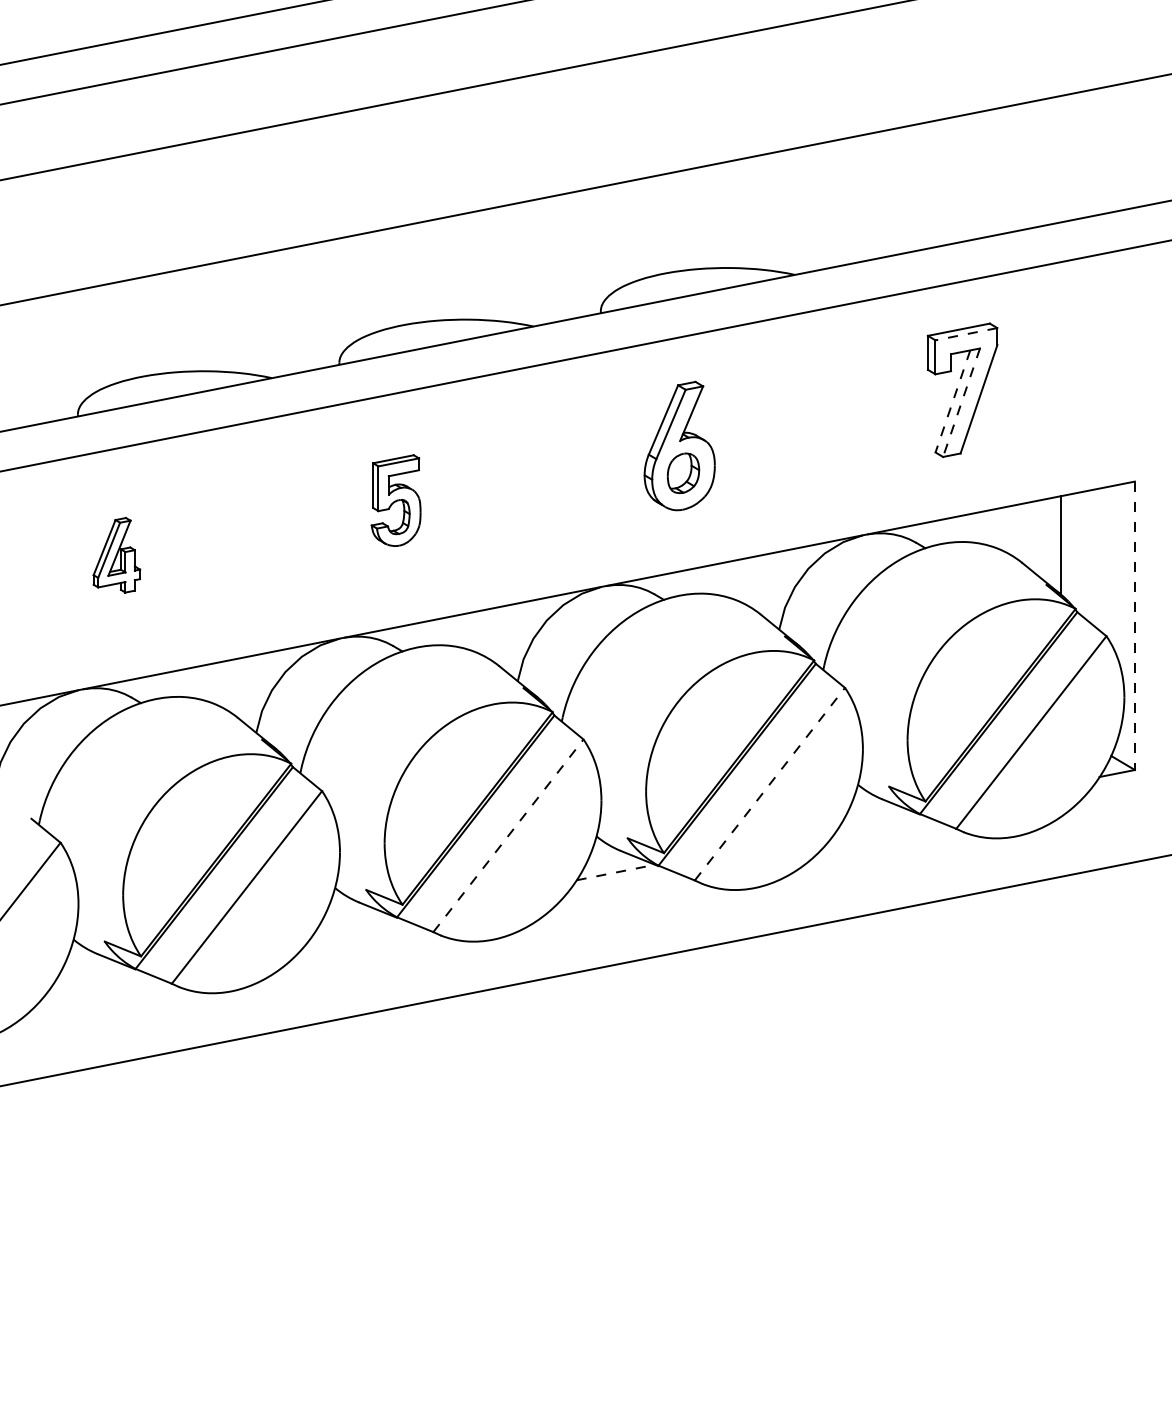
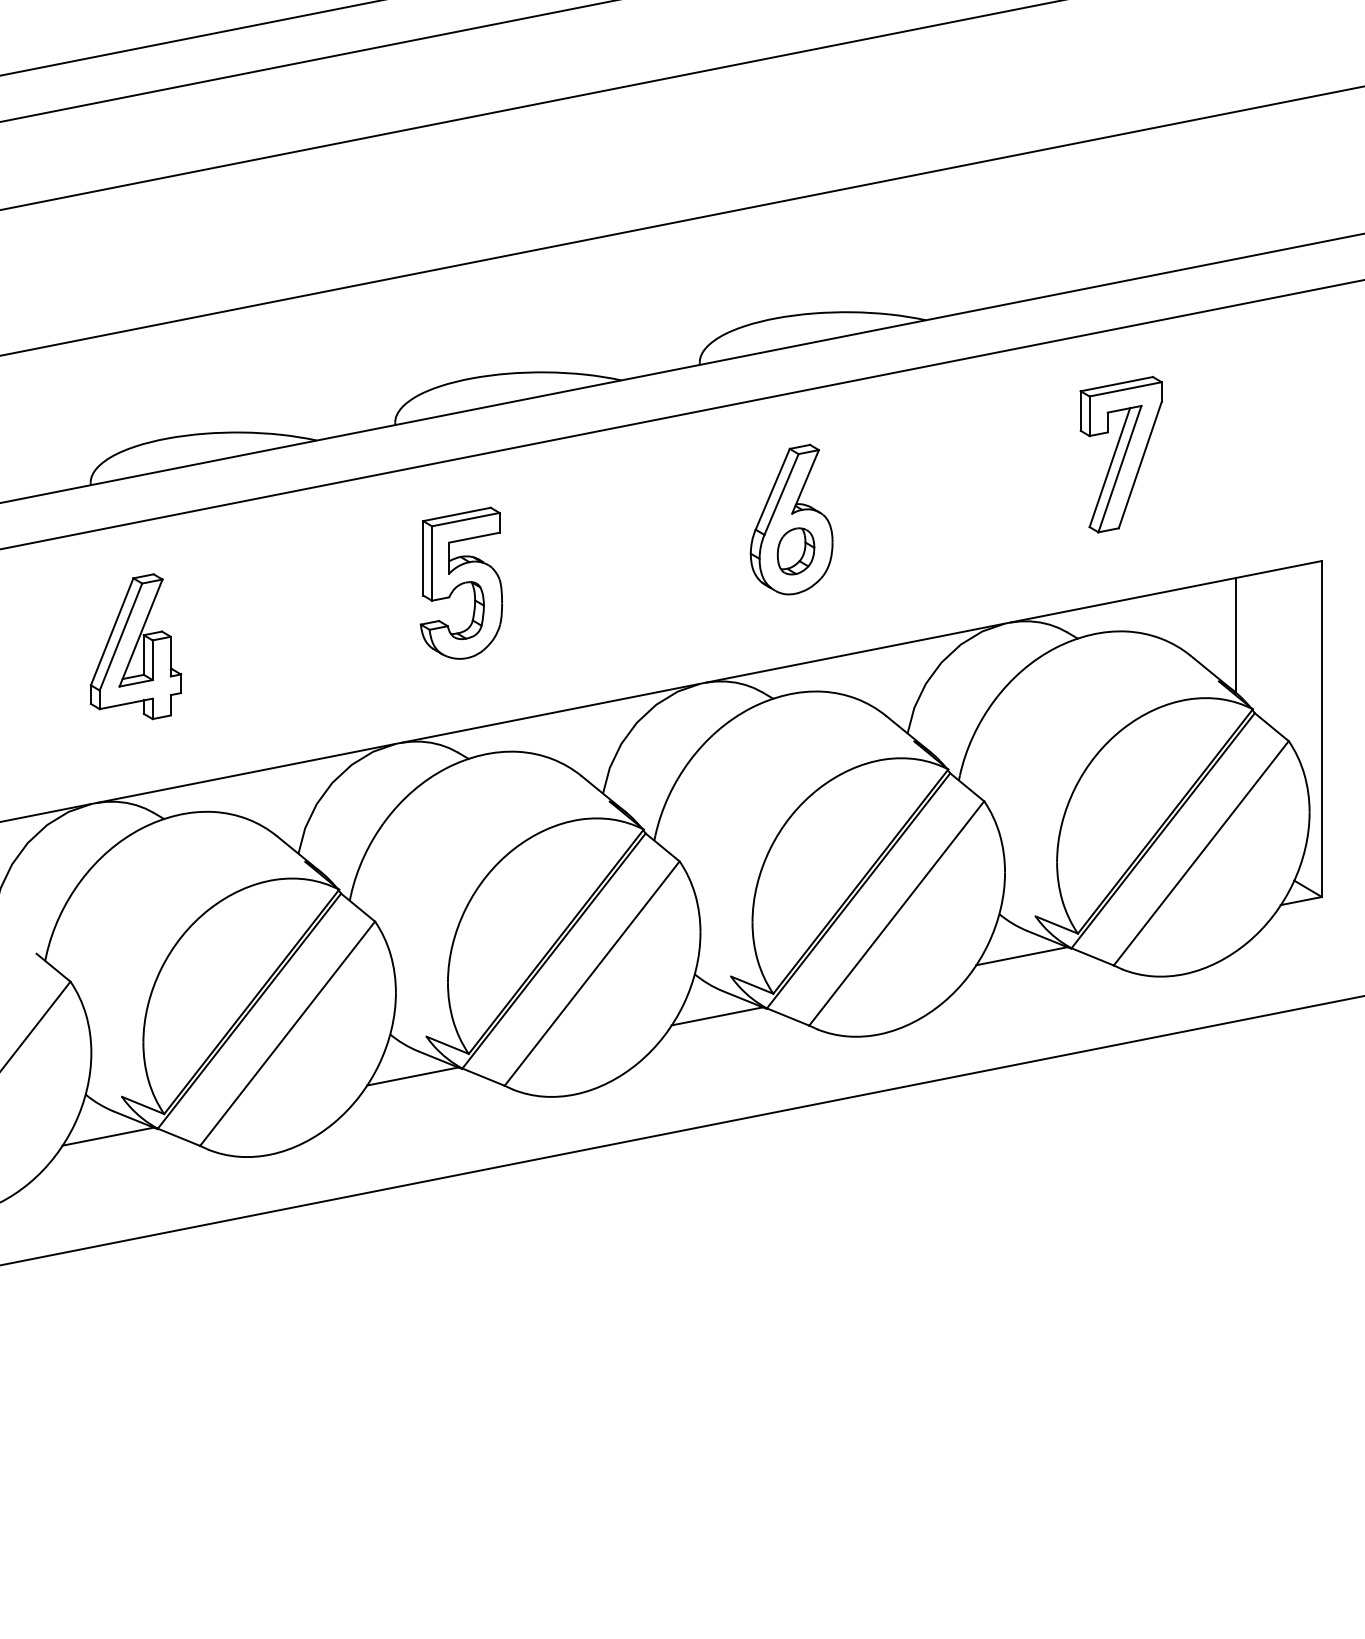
line: (966, 334) -> (1125, 389), dashed -> solid
line: (952, 401) -> (1109, 467), dashed -> solid
line: (961, 403) -> (1119, 470), dashed -> solid
part: (395, 500) -> (460, 583), size x1.43
part: (116, 555) -> (135, 647), size x1.67
line: (1134, 626) -> (1321, 729), dashed -> solid
line: (770, 783) -> (897, 912), dashed -> solid
line: (877, 820) -> (1022, 955), added
line: (508, 835) -> (592, 973), dashed -> solid
line: (615, 872) -> (716, 1016), dashed -> solid
line: (354, 923) -> (412, 1075), added
line: (92, 975) -> (107, 1136), added

